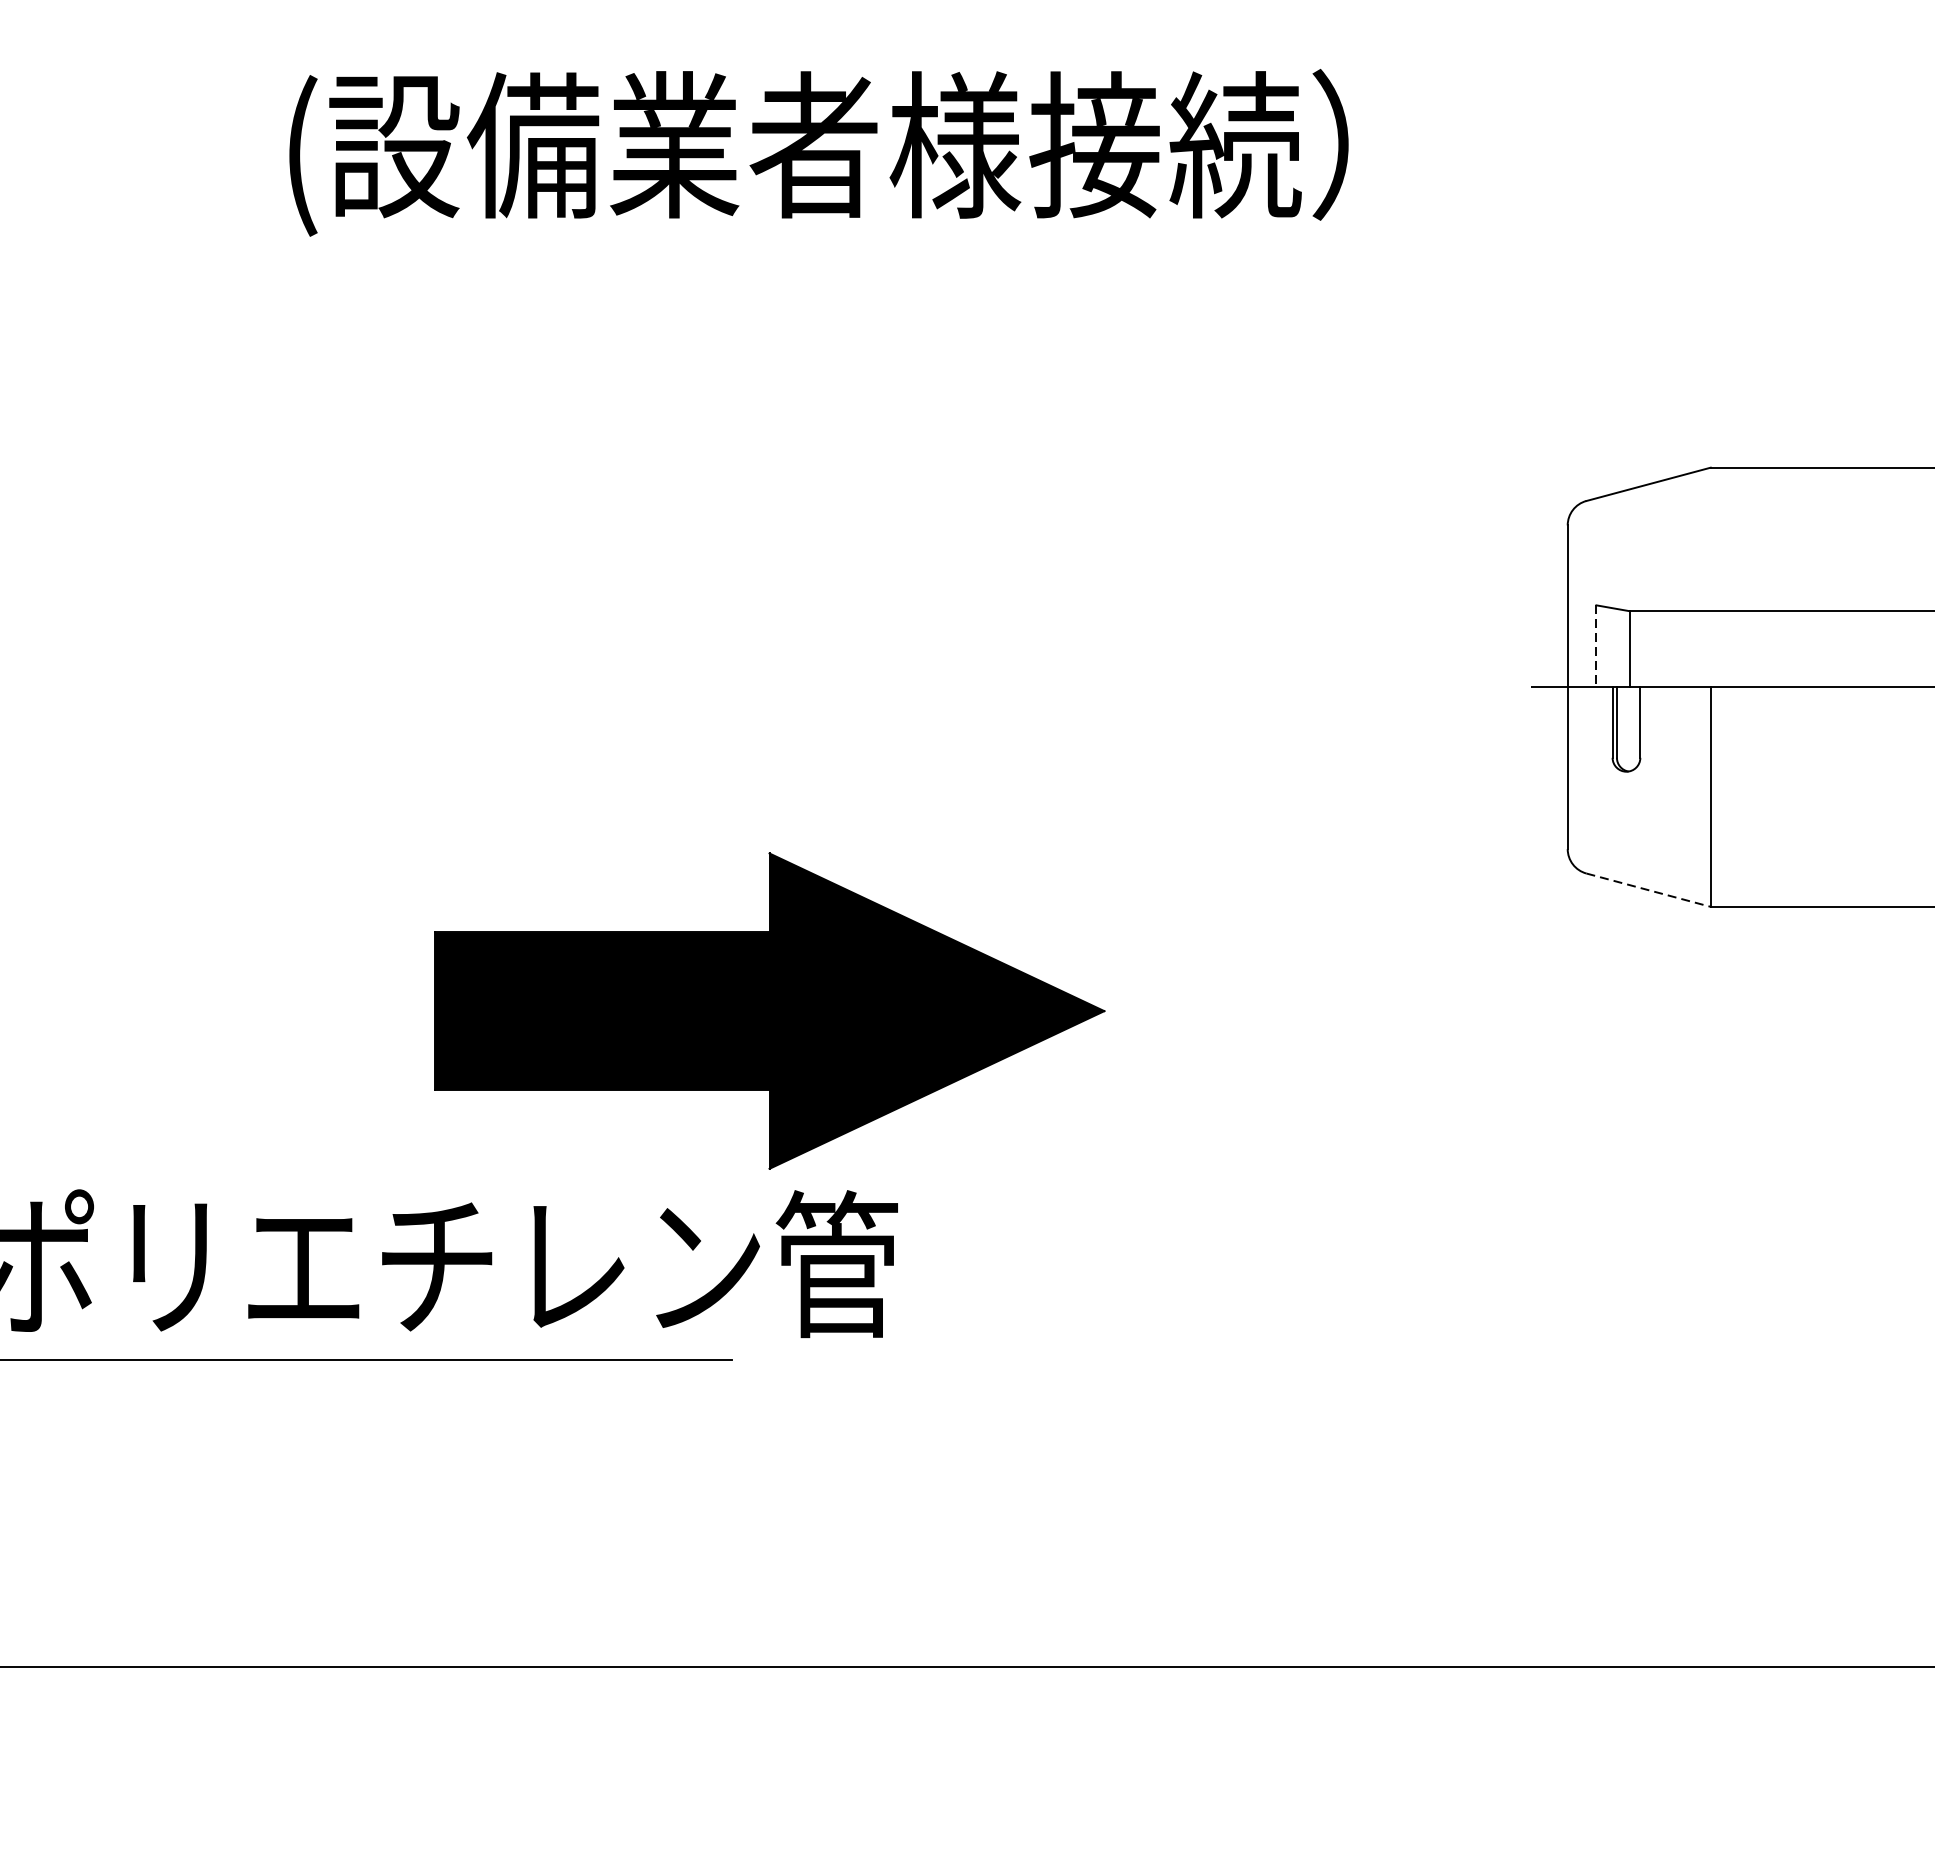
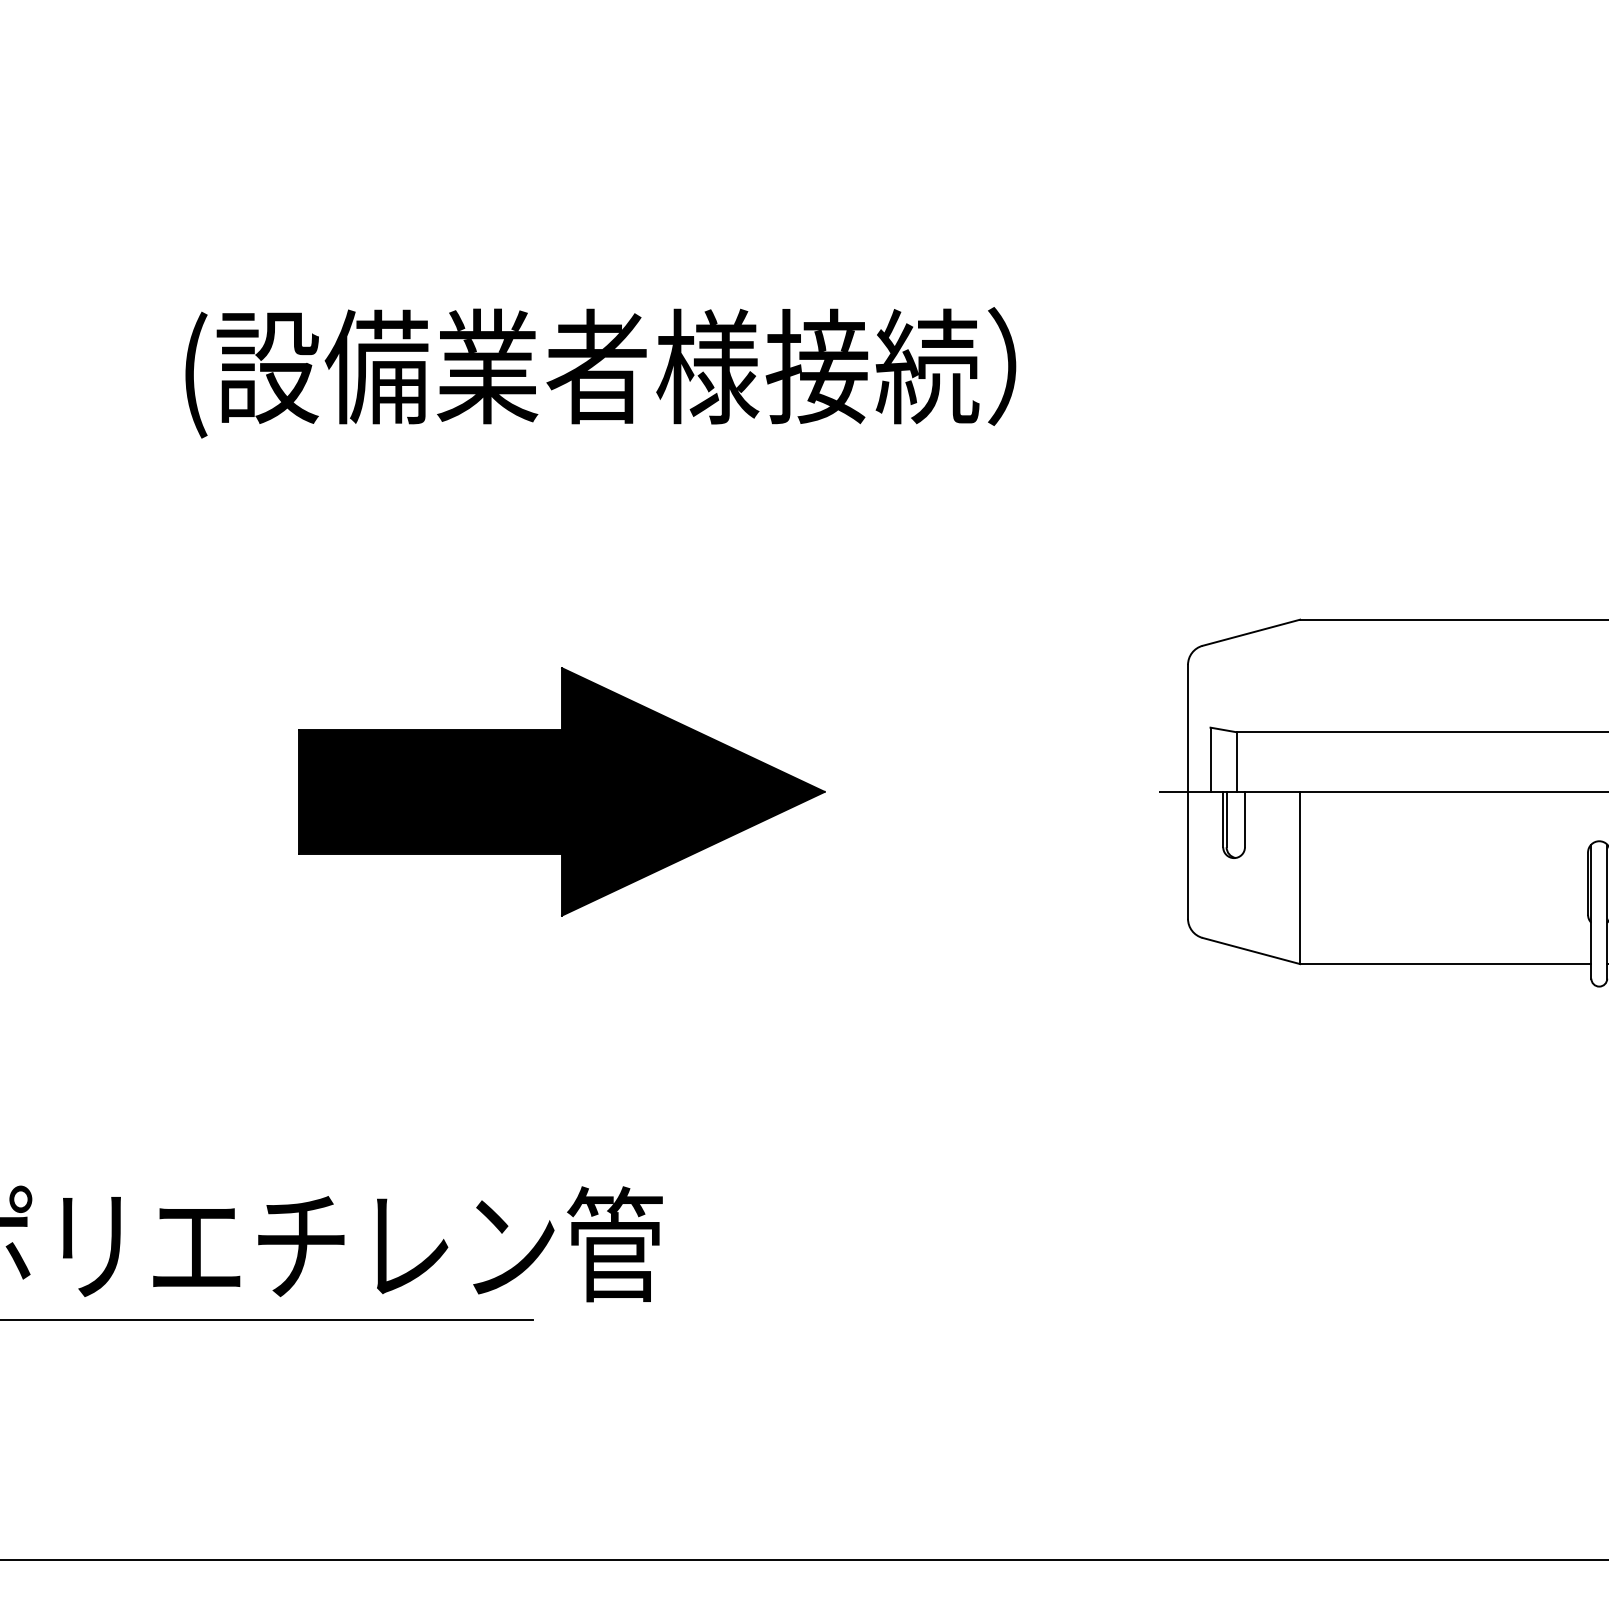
line: (1596, 647) -> (1210, 760), dashed -> solid
line: (1648, 890) -> (1251, 951), dashed -> solid
part: (768, 1010) -> (561, 791), moved

